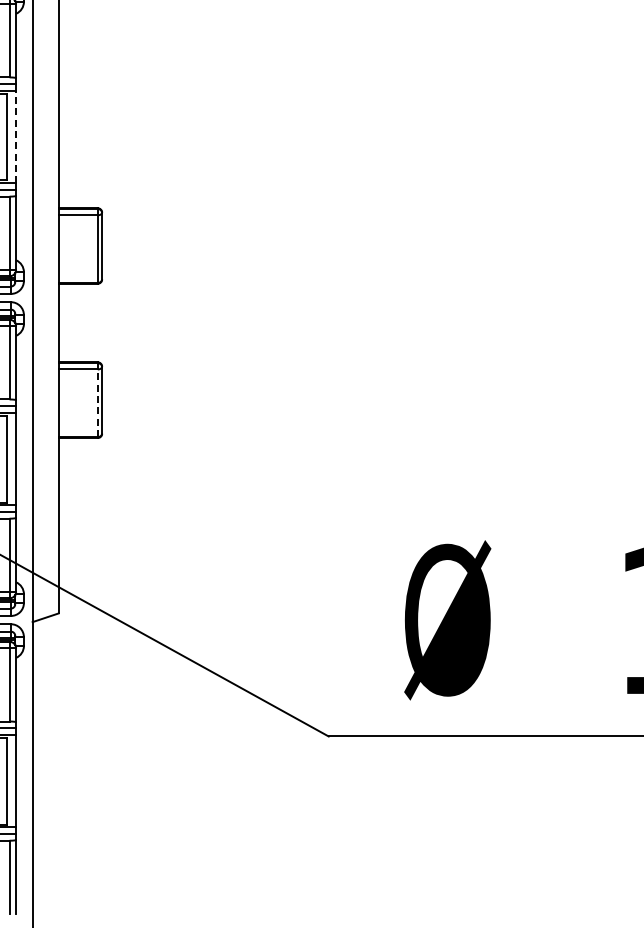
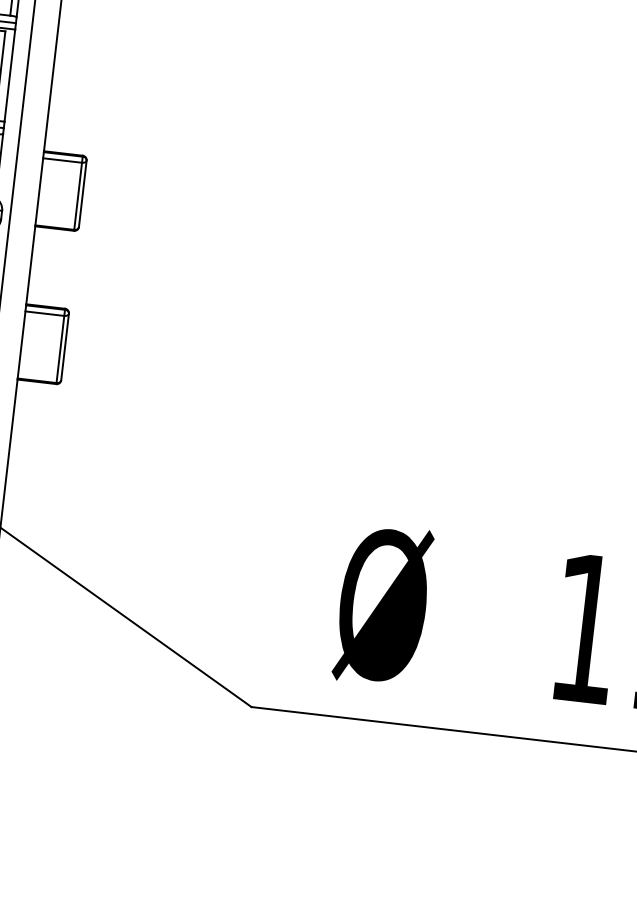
line: (16, 136) -> (10, 75), dashed -> solid
line: (97, 403) -> (60, 349), dashed -> solid

